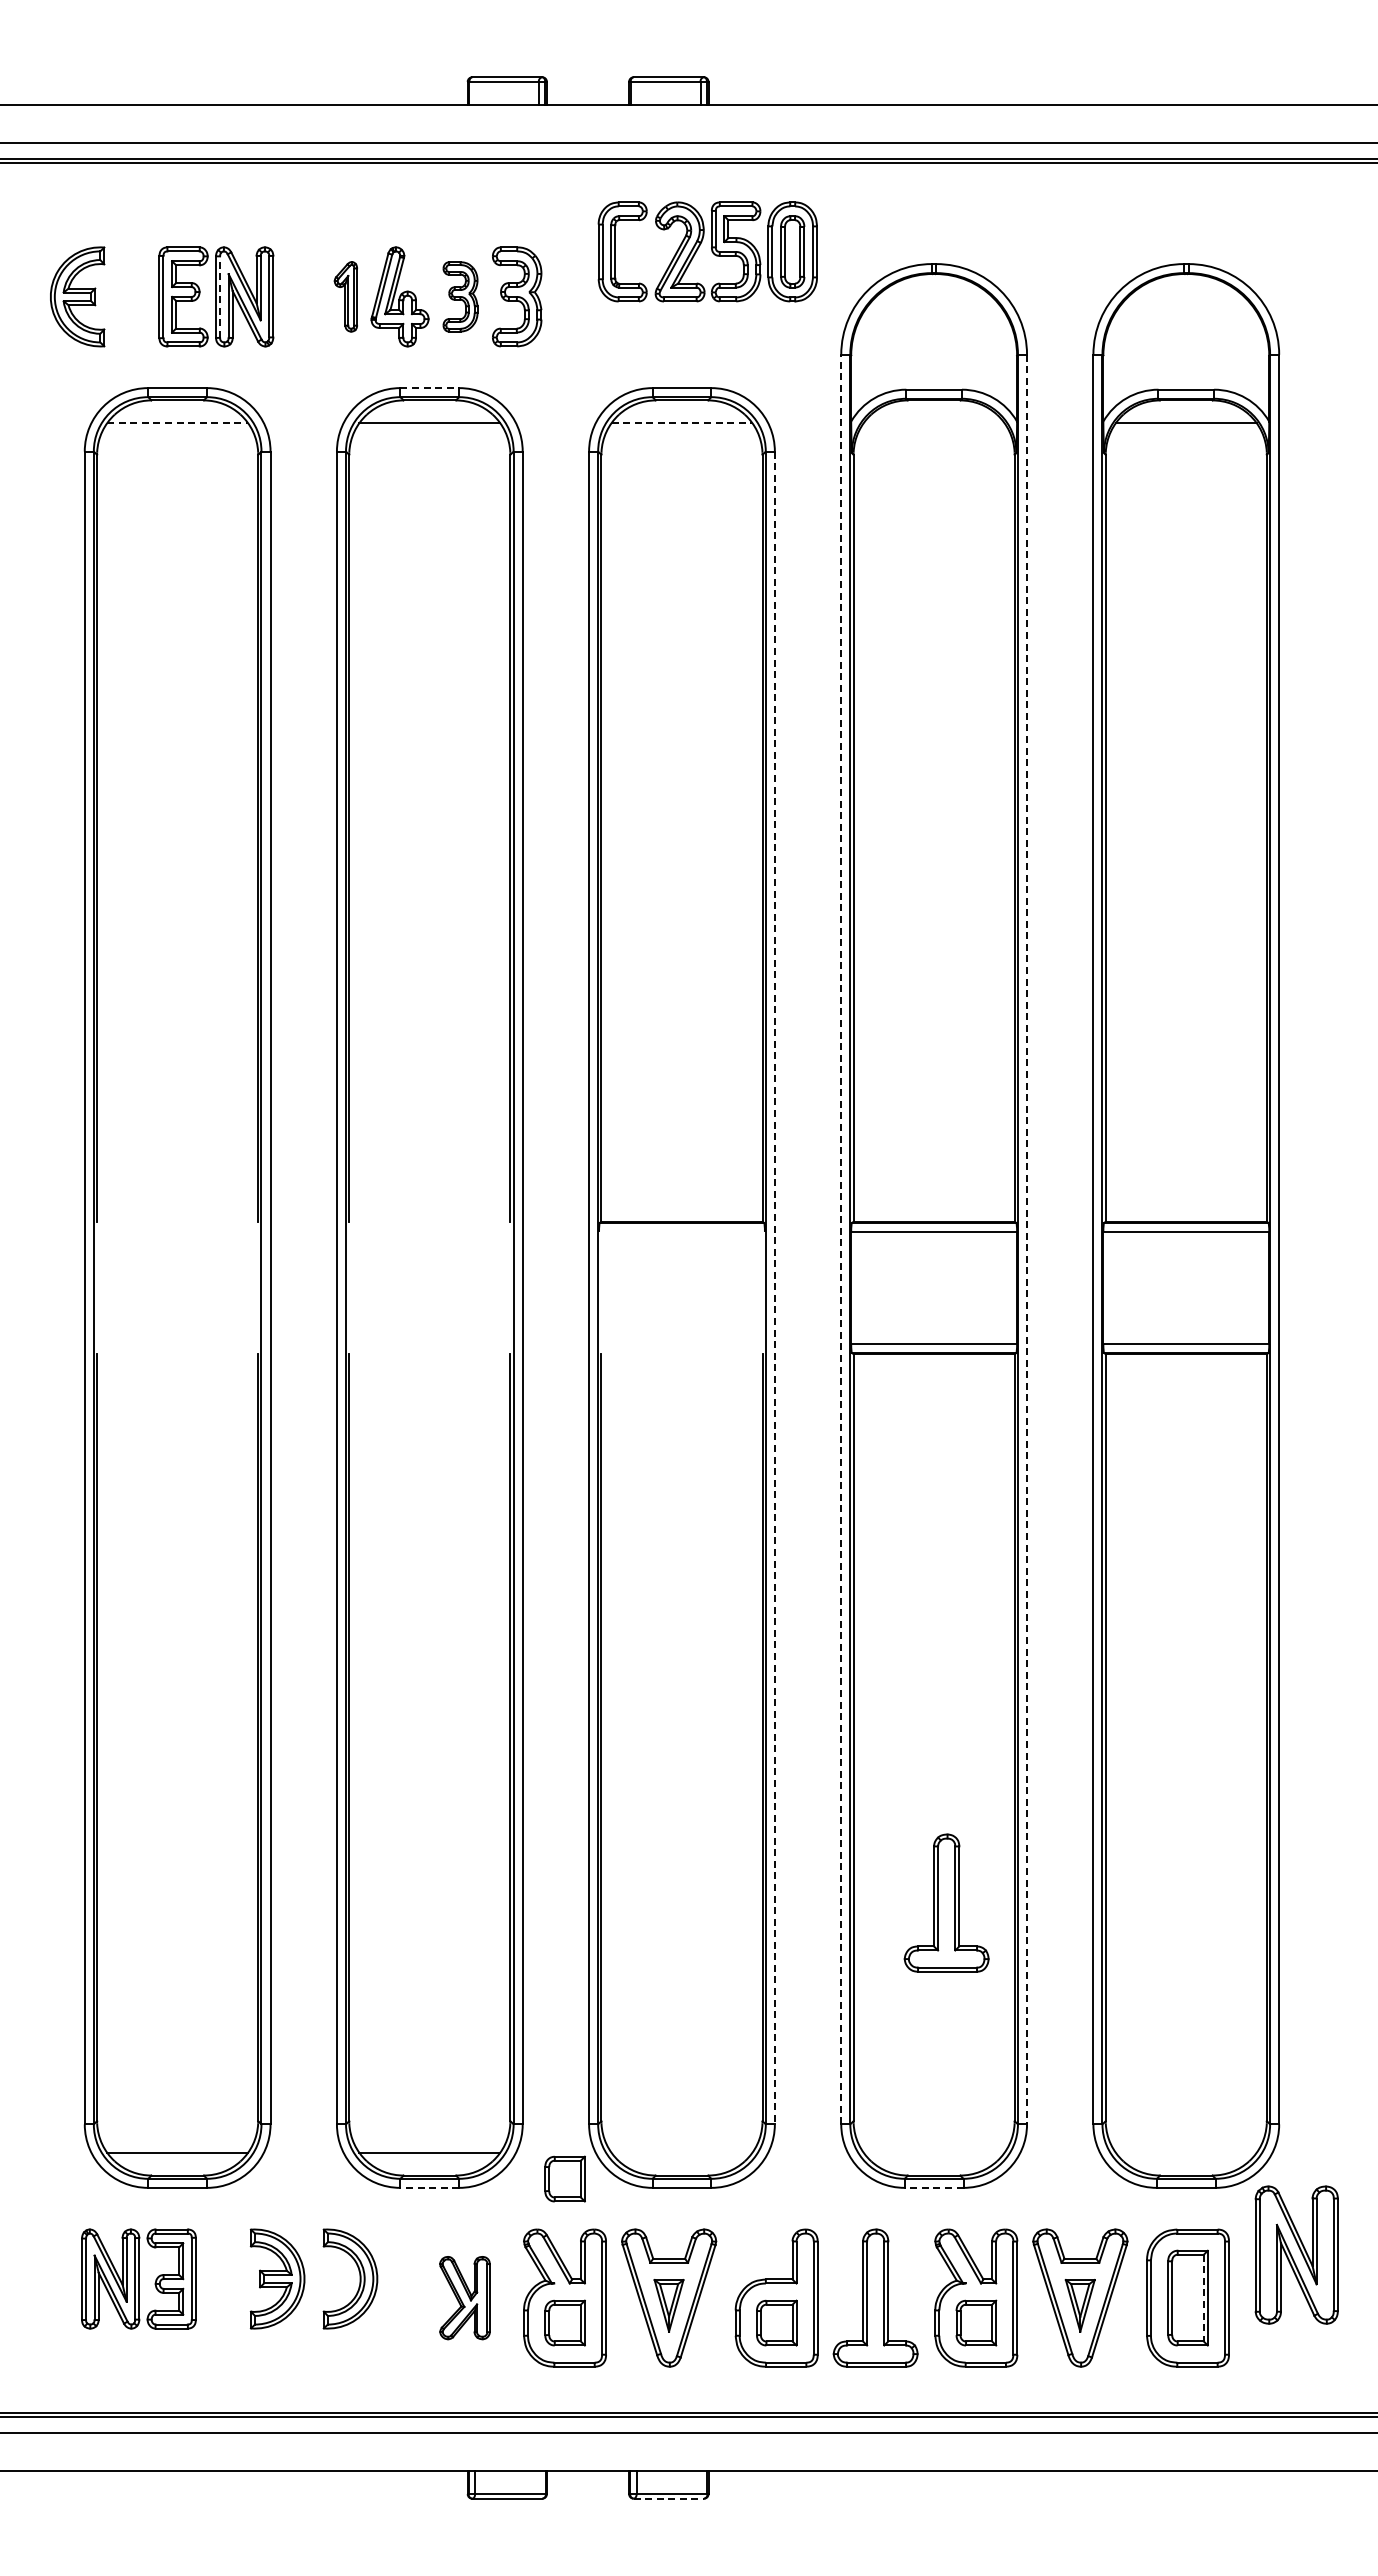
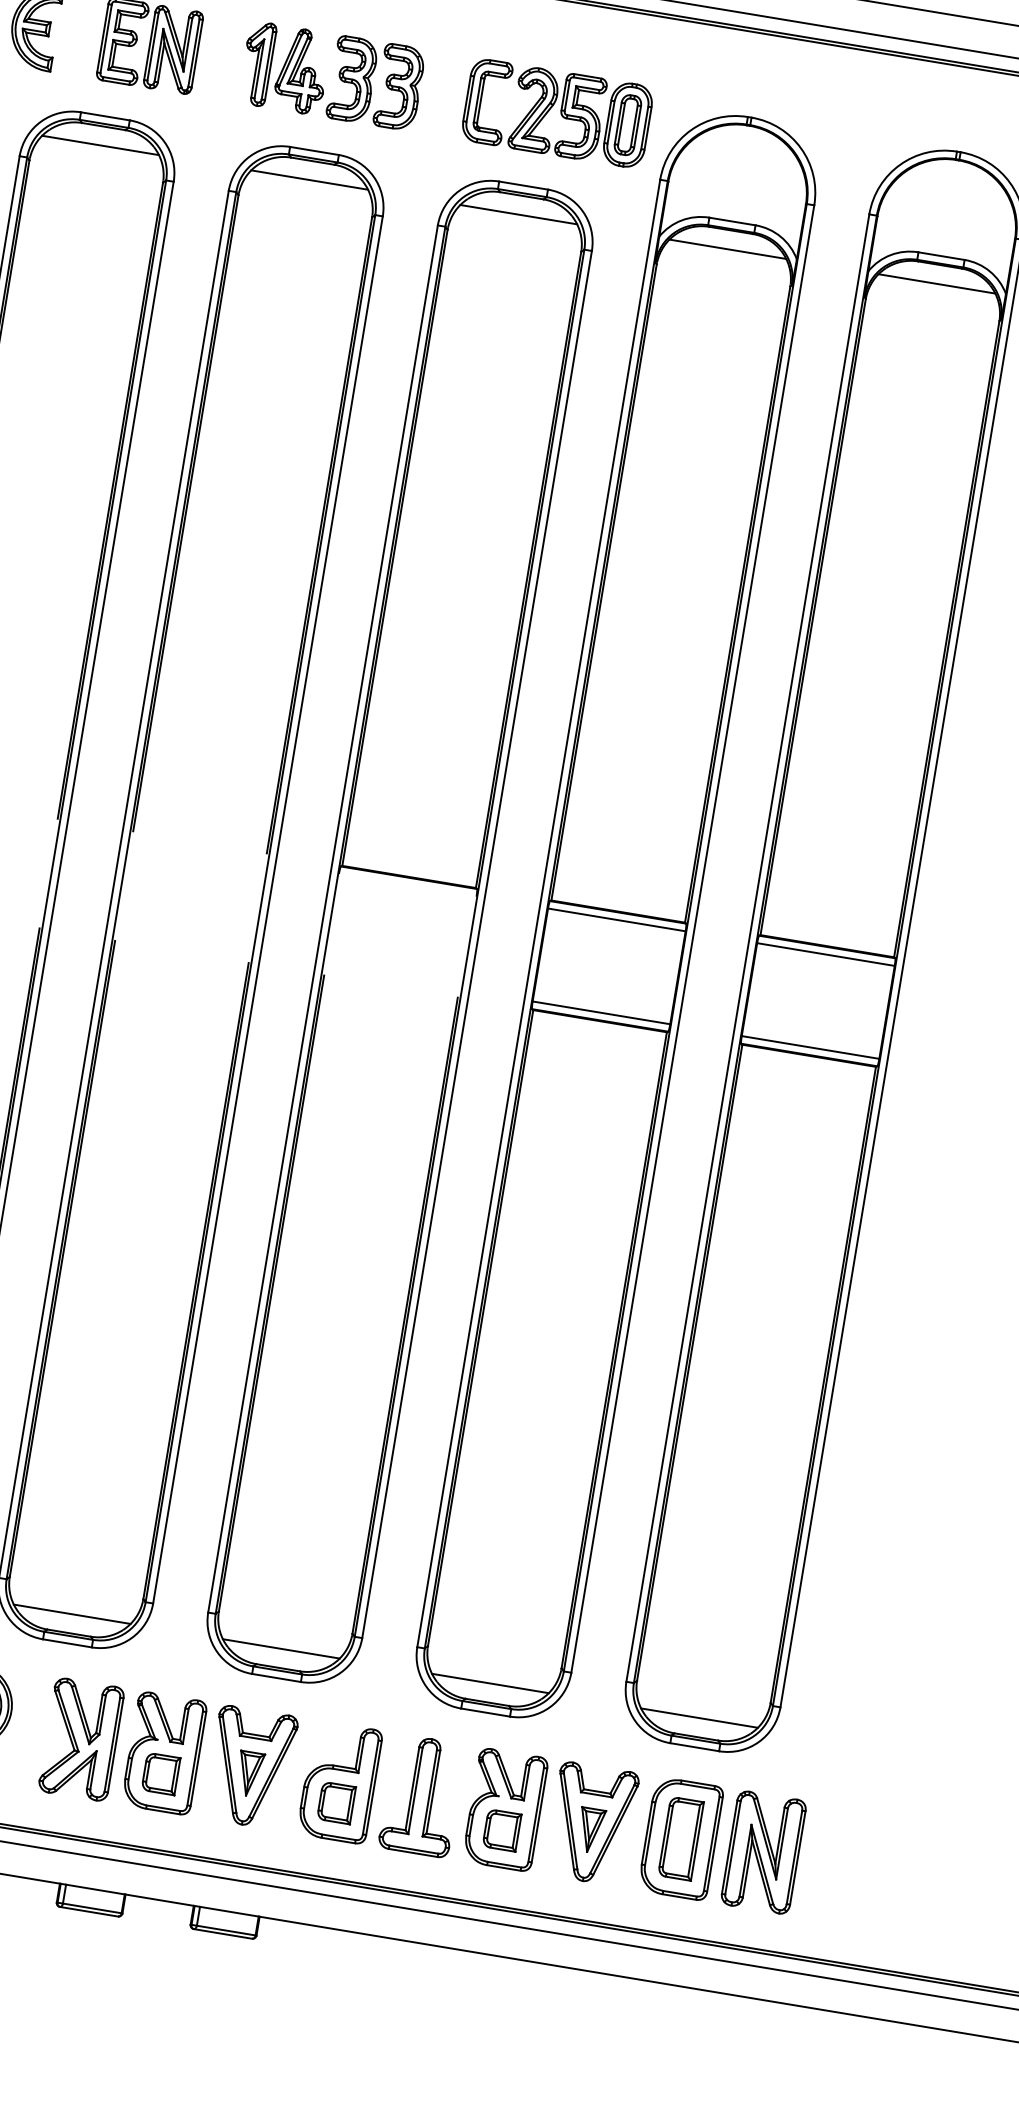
part: (707, 251) -> (557, 113), moved
part: (345, 296) -> (257, 63), size x1.43
part: (460, 296) -> (352, 79), size x1.43
line: (220, 297) -> (153, 47), dashed -> solid
line: (430, 388) -> (315, 151), dashed -> solid
line: (178, 423) -> (101, 145), dashed -> solid
line: (682, 423) -> (519, 215), dashed -> solid
line: (933, 423) -> (727, 249), added
line: (841, 1239) -> (538, 913), dashed -> solid
line: (1027, 1239) -> (693, 938), dashed -> solid
line: (774, 1288) -> (476, 944), dashed -> solid
part: (946, 1902) -> (535, 1477), removed
line: (681, 2152) -> (280, 1648), added
line: (933, 2152) -> (489, 1683), added
line: (1185, 2152) -> (698, 1717), added
part: (564, 2178) -> (180, 1654), removed
line: (429, 2187) -> (67, 1643), dashed -> solid
line: (933, 2187) -> (485, 1712), dashed -> solid
part: (1296, 2254) -> (763, 1851), moved
part: (464, 2297) -> (81, 1739), size x1.67
line: (1203, 2298) -> (693, 1841), dashed -> solid
line: (669, 2498) -> (223, 1933), dashed -> solid

